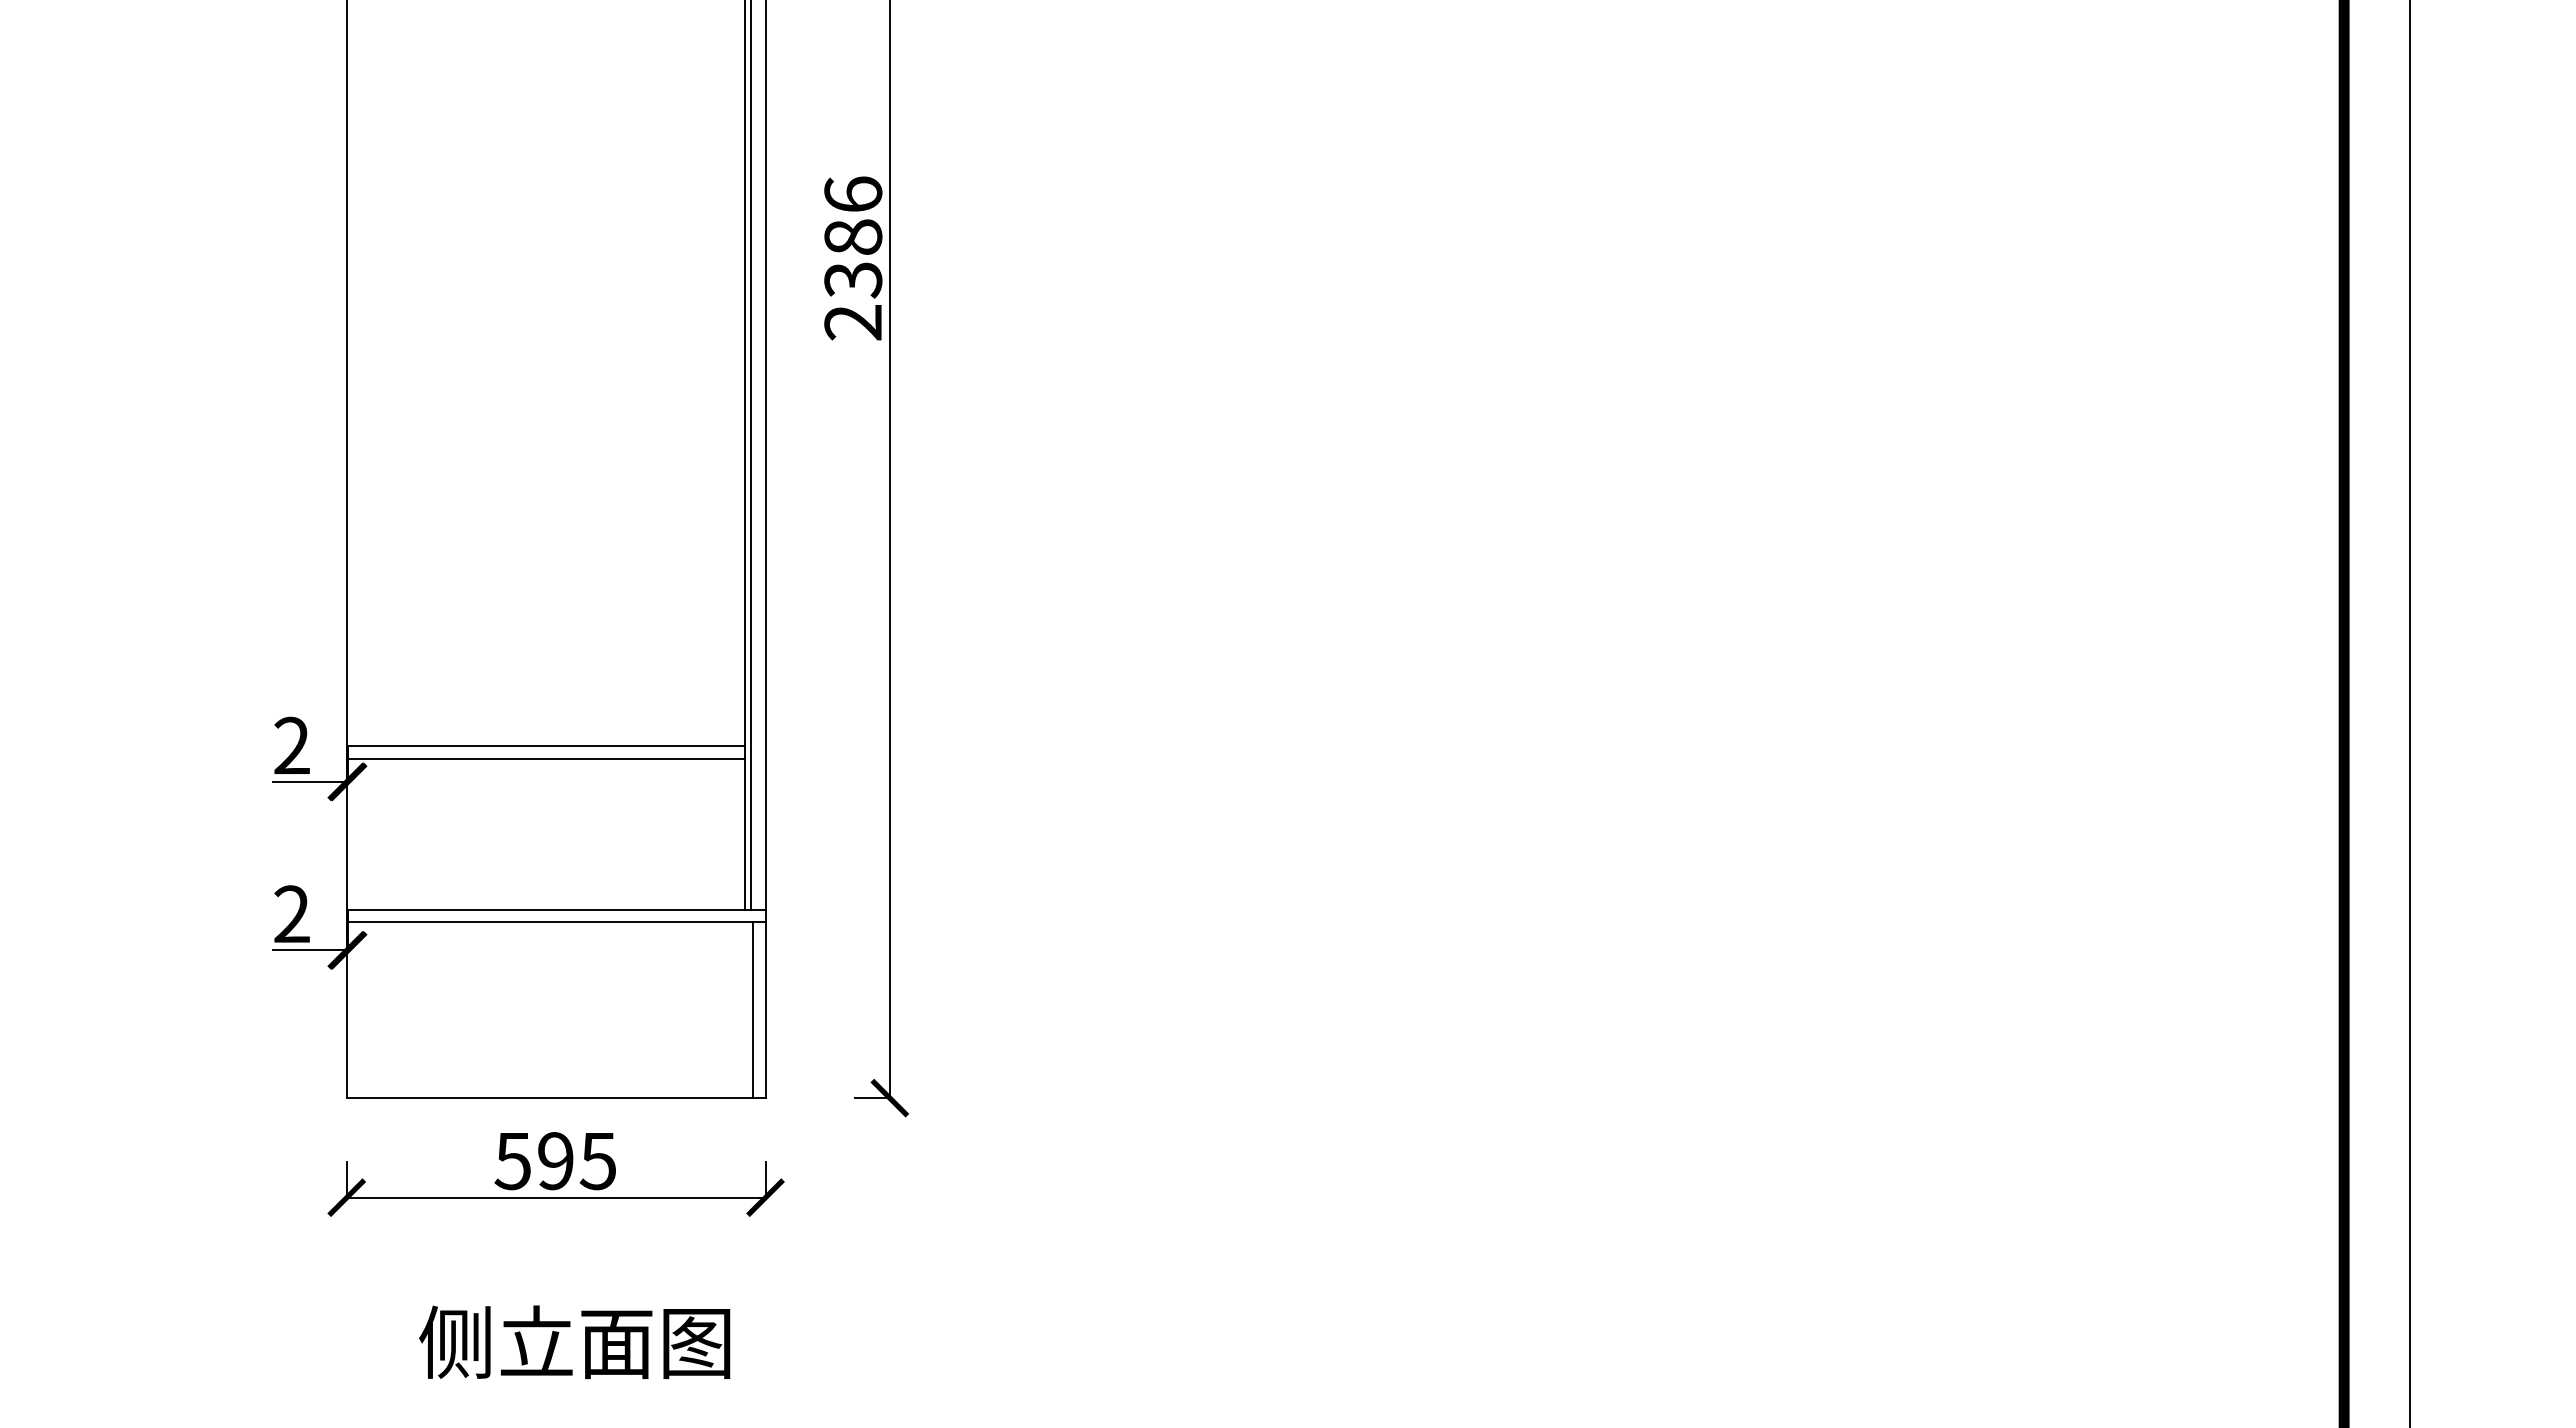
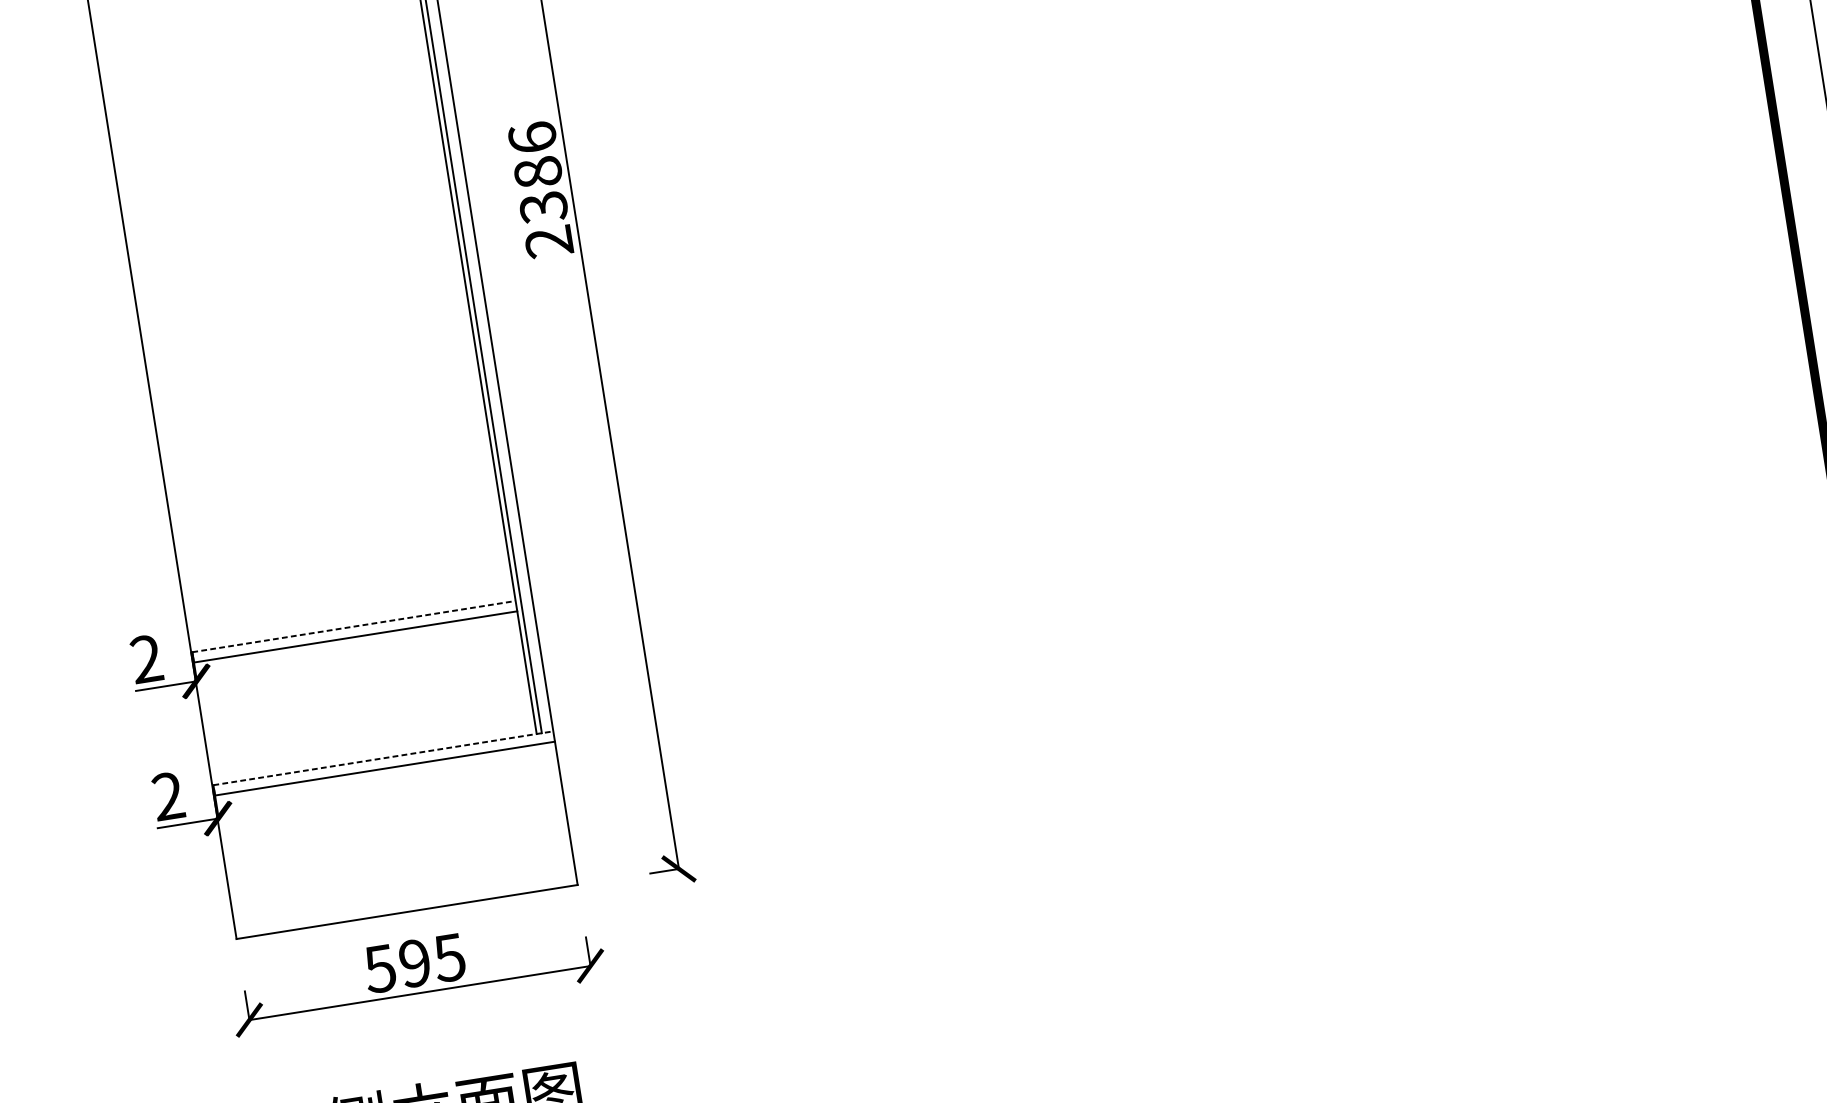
line: (547, 746) -> (354, 626), solid -> dashed
line: (556, 909) -> (383, 758), solid -> dashed
line: (752, 1010) -> (555, 815), removed

